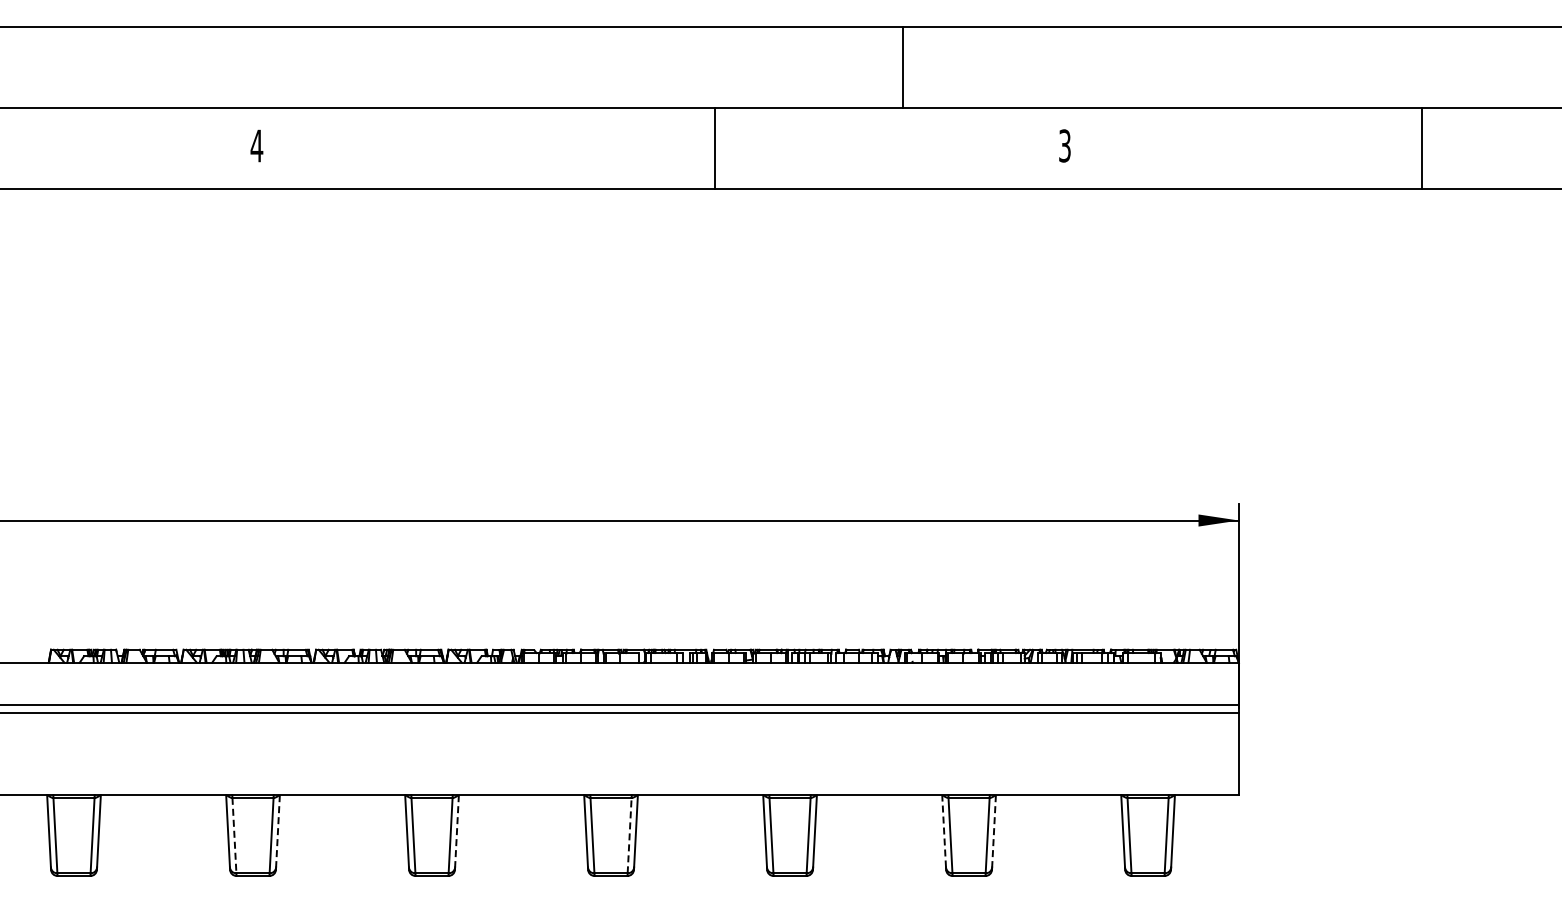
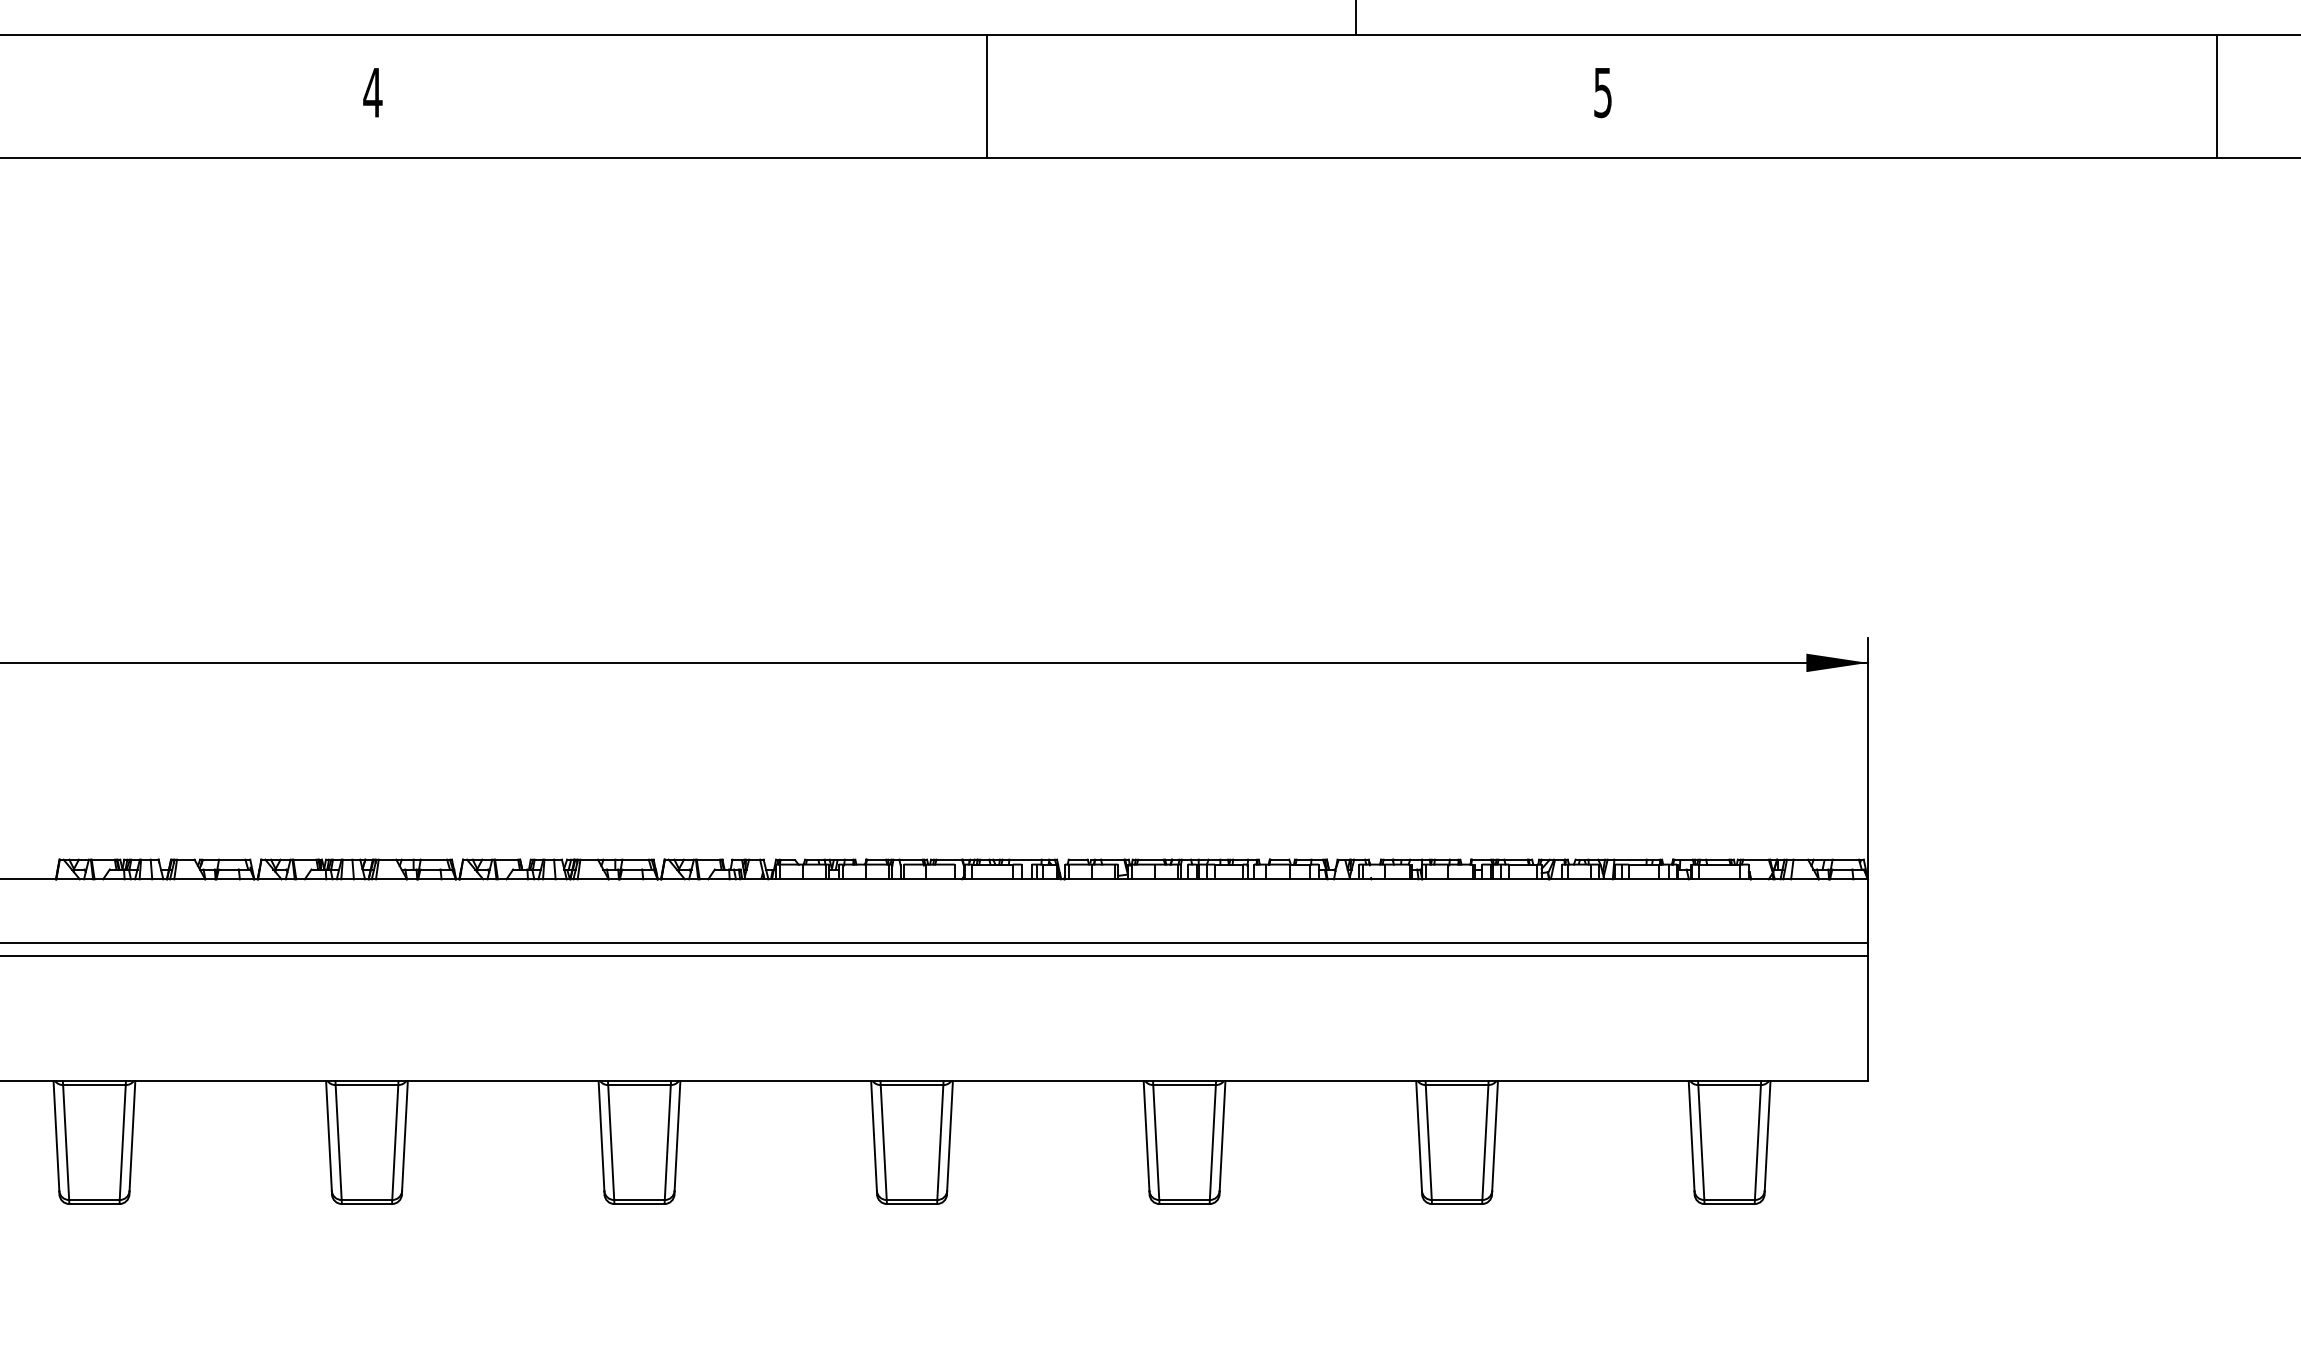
text: (1064, 145) -> (1602, 91), 3 -> 5
line: (715, 147) -> (987, 94), moved
line: (1422, 147) -> (2217, 94), moved
line: (944, 830) -> (1419, 1134), dashed -> solid
line: (277, 831) -> (404, 1136), dashed -> solid
line: (456, 831) -> (676, 1136), dashed -> solid
line: (994, 831) -> (1495, 1136), dashed -> solid
line: (234, 835) -> (338, 1142), dashed -> solid
line: (629, 835) -> (940, 1142), dashed -> solid

